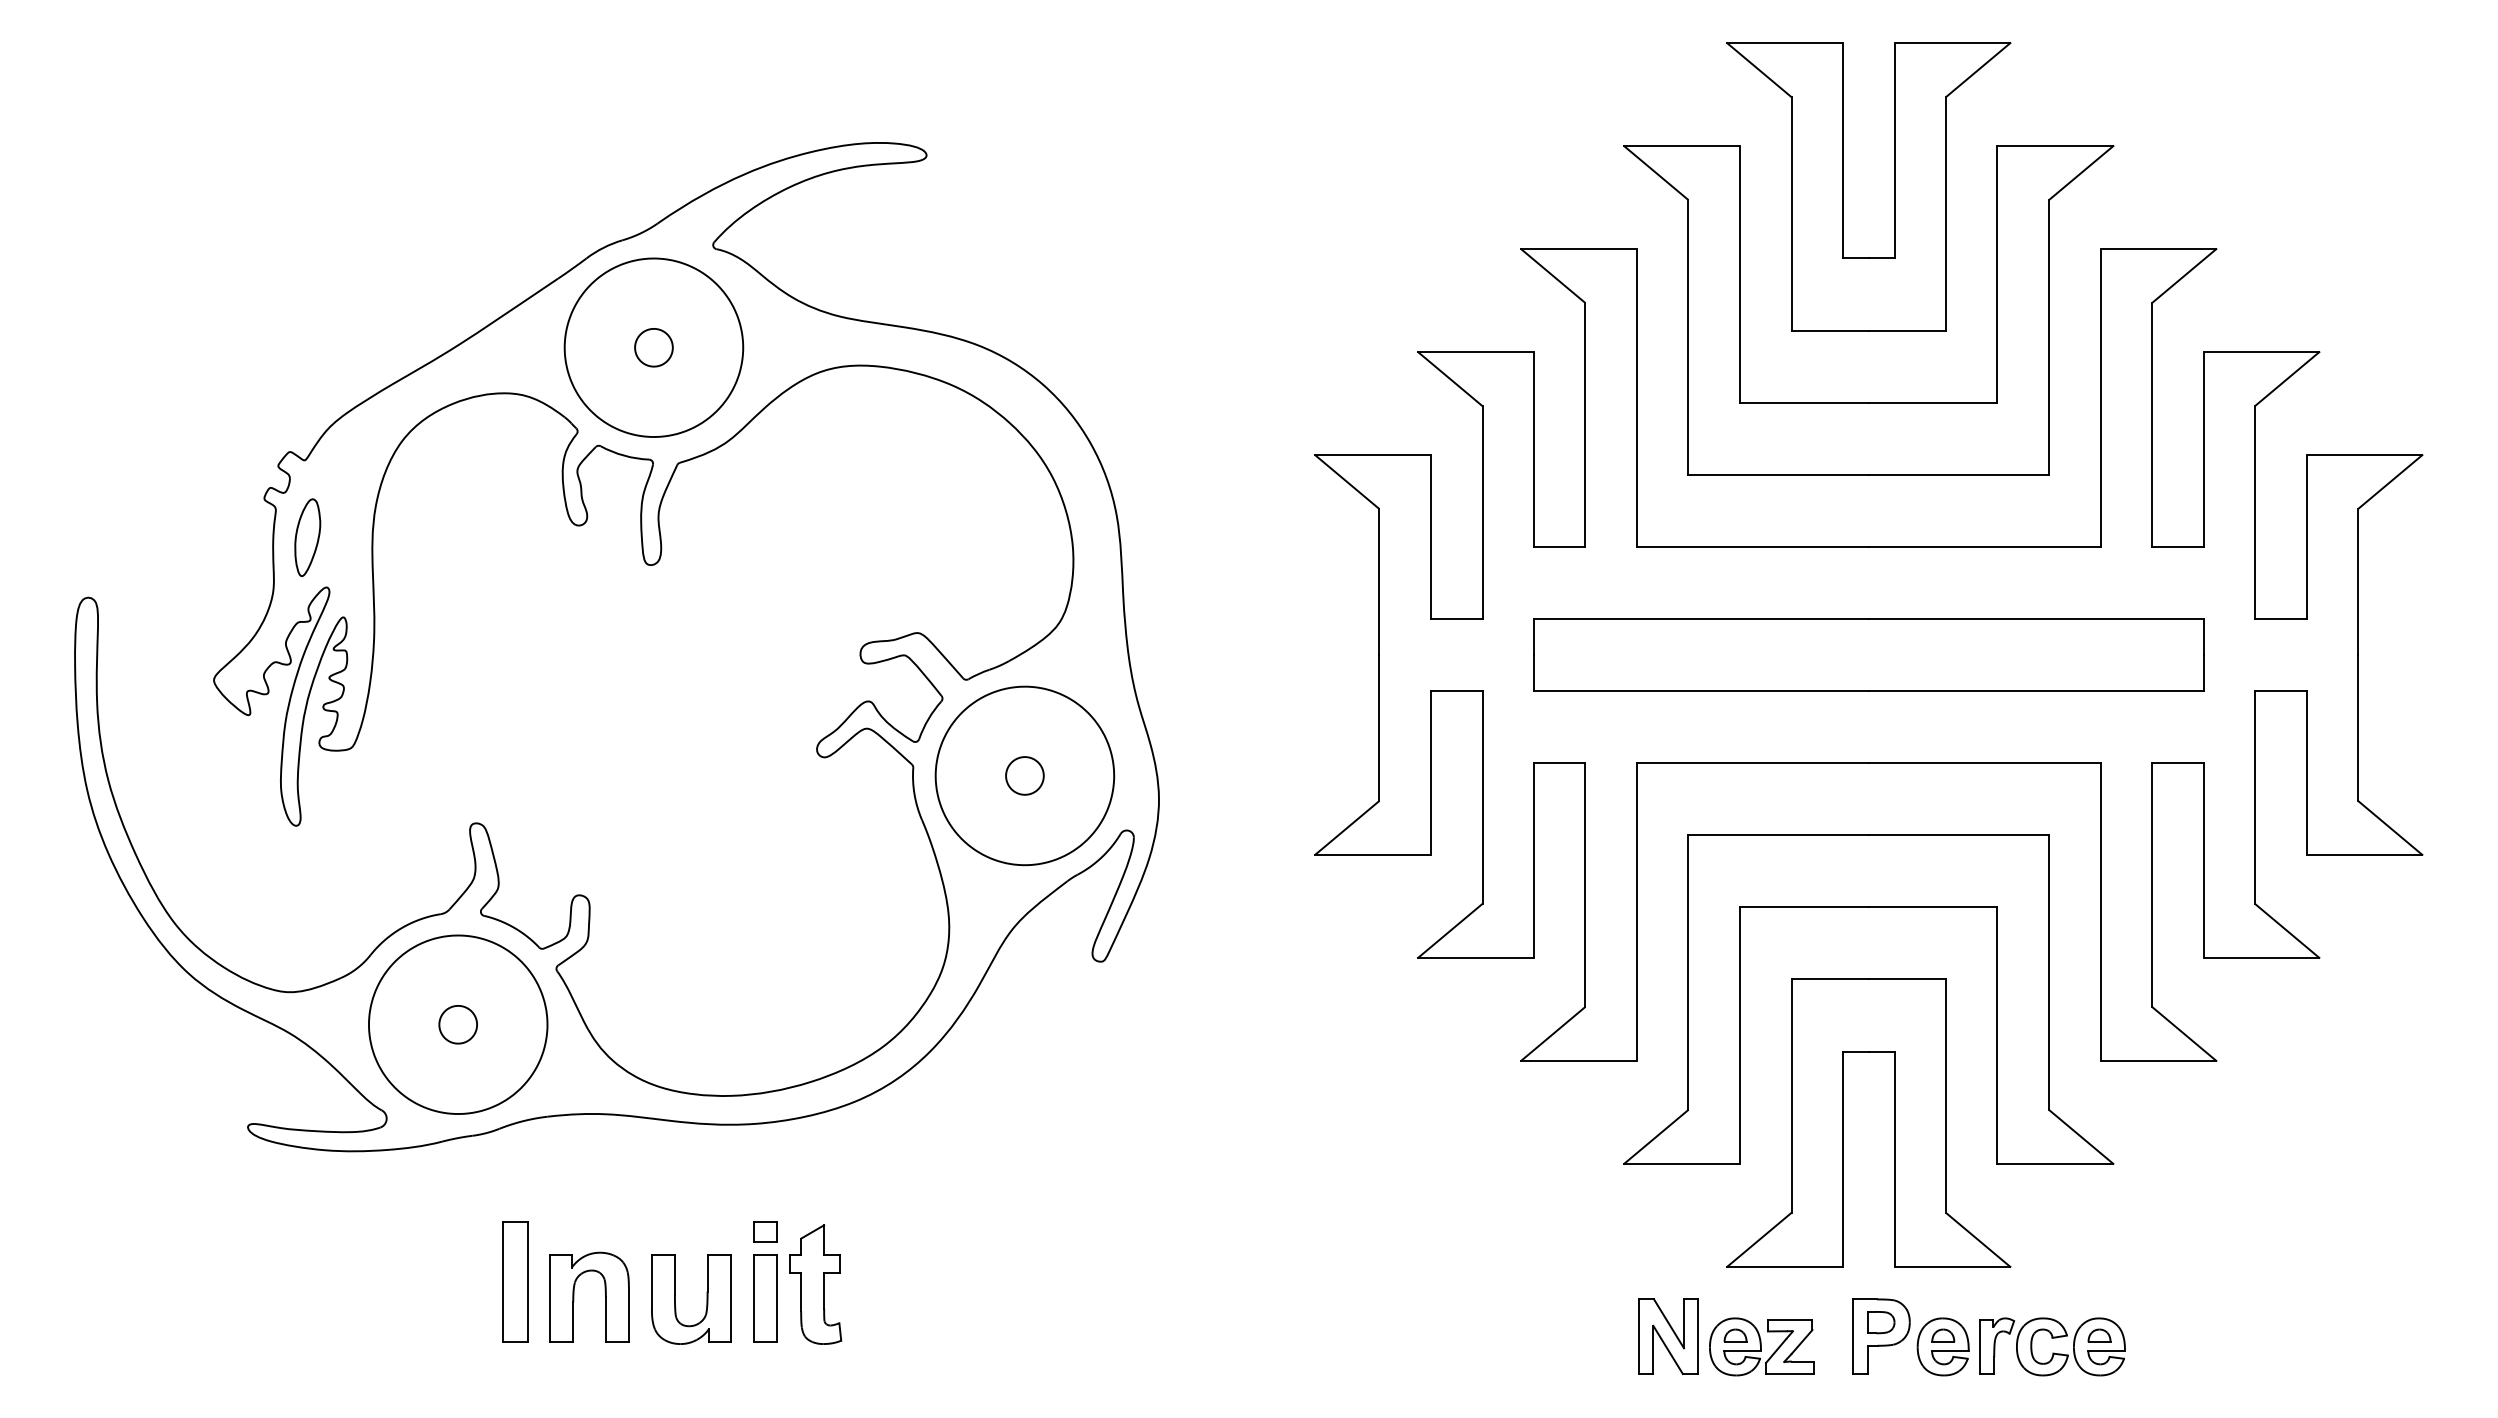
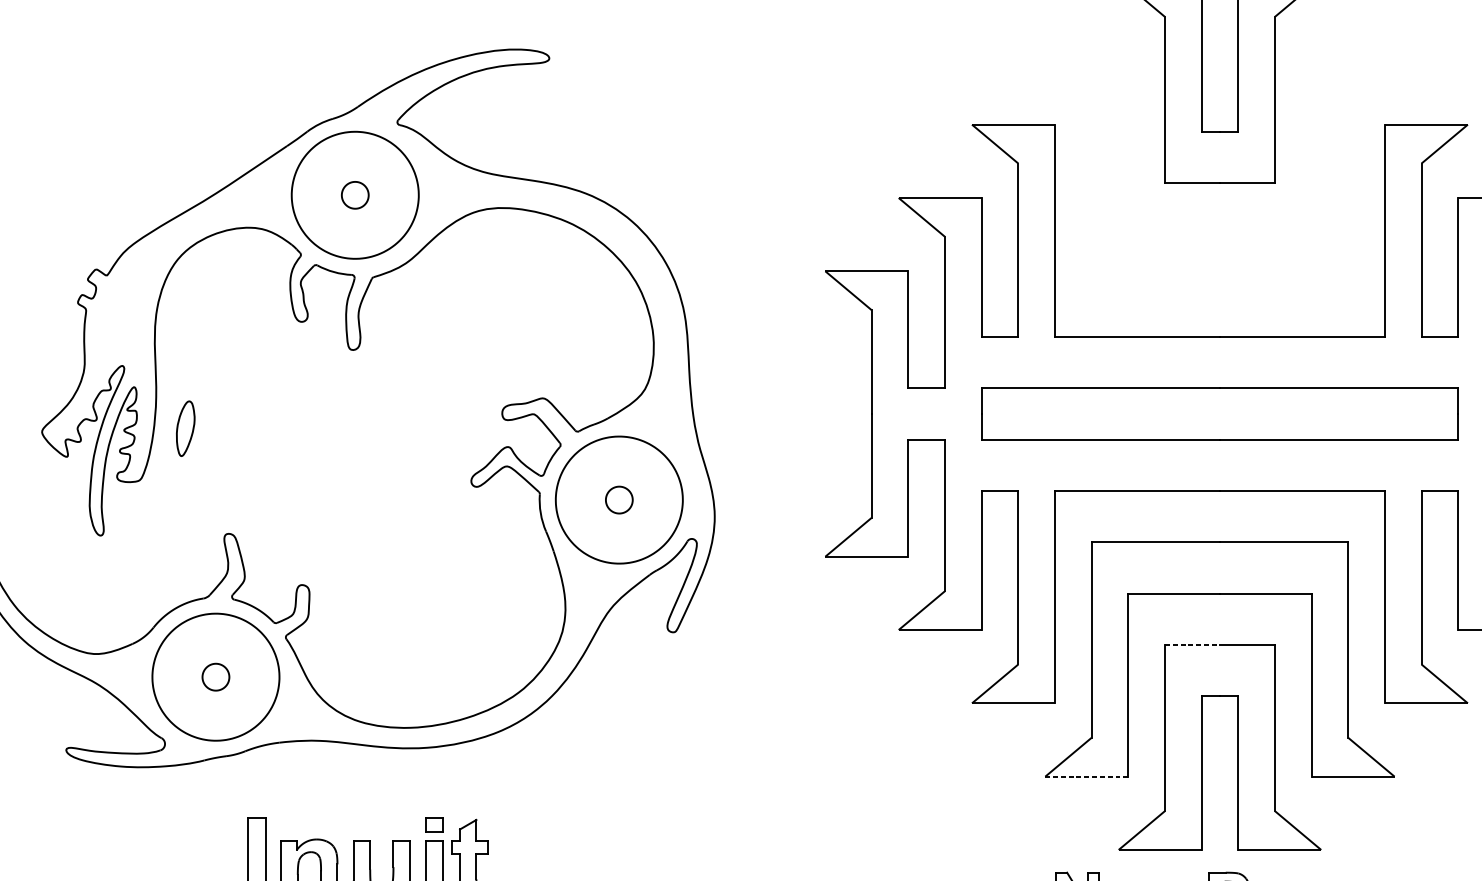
part: (1868, 402) -> (1219, 234), removed
part: (307, 537) -> (185, 428), moved
line: (1830, 979) -> (1192, 644), solid -> dashed
line: (1681, 1164) -> (1086, 776), solid -> dashed

